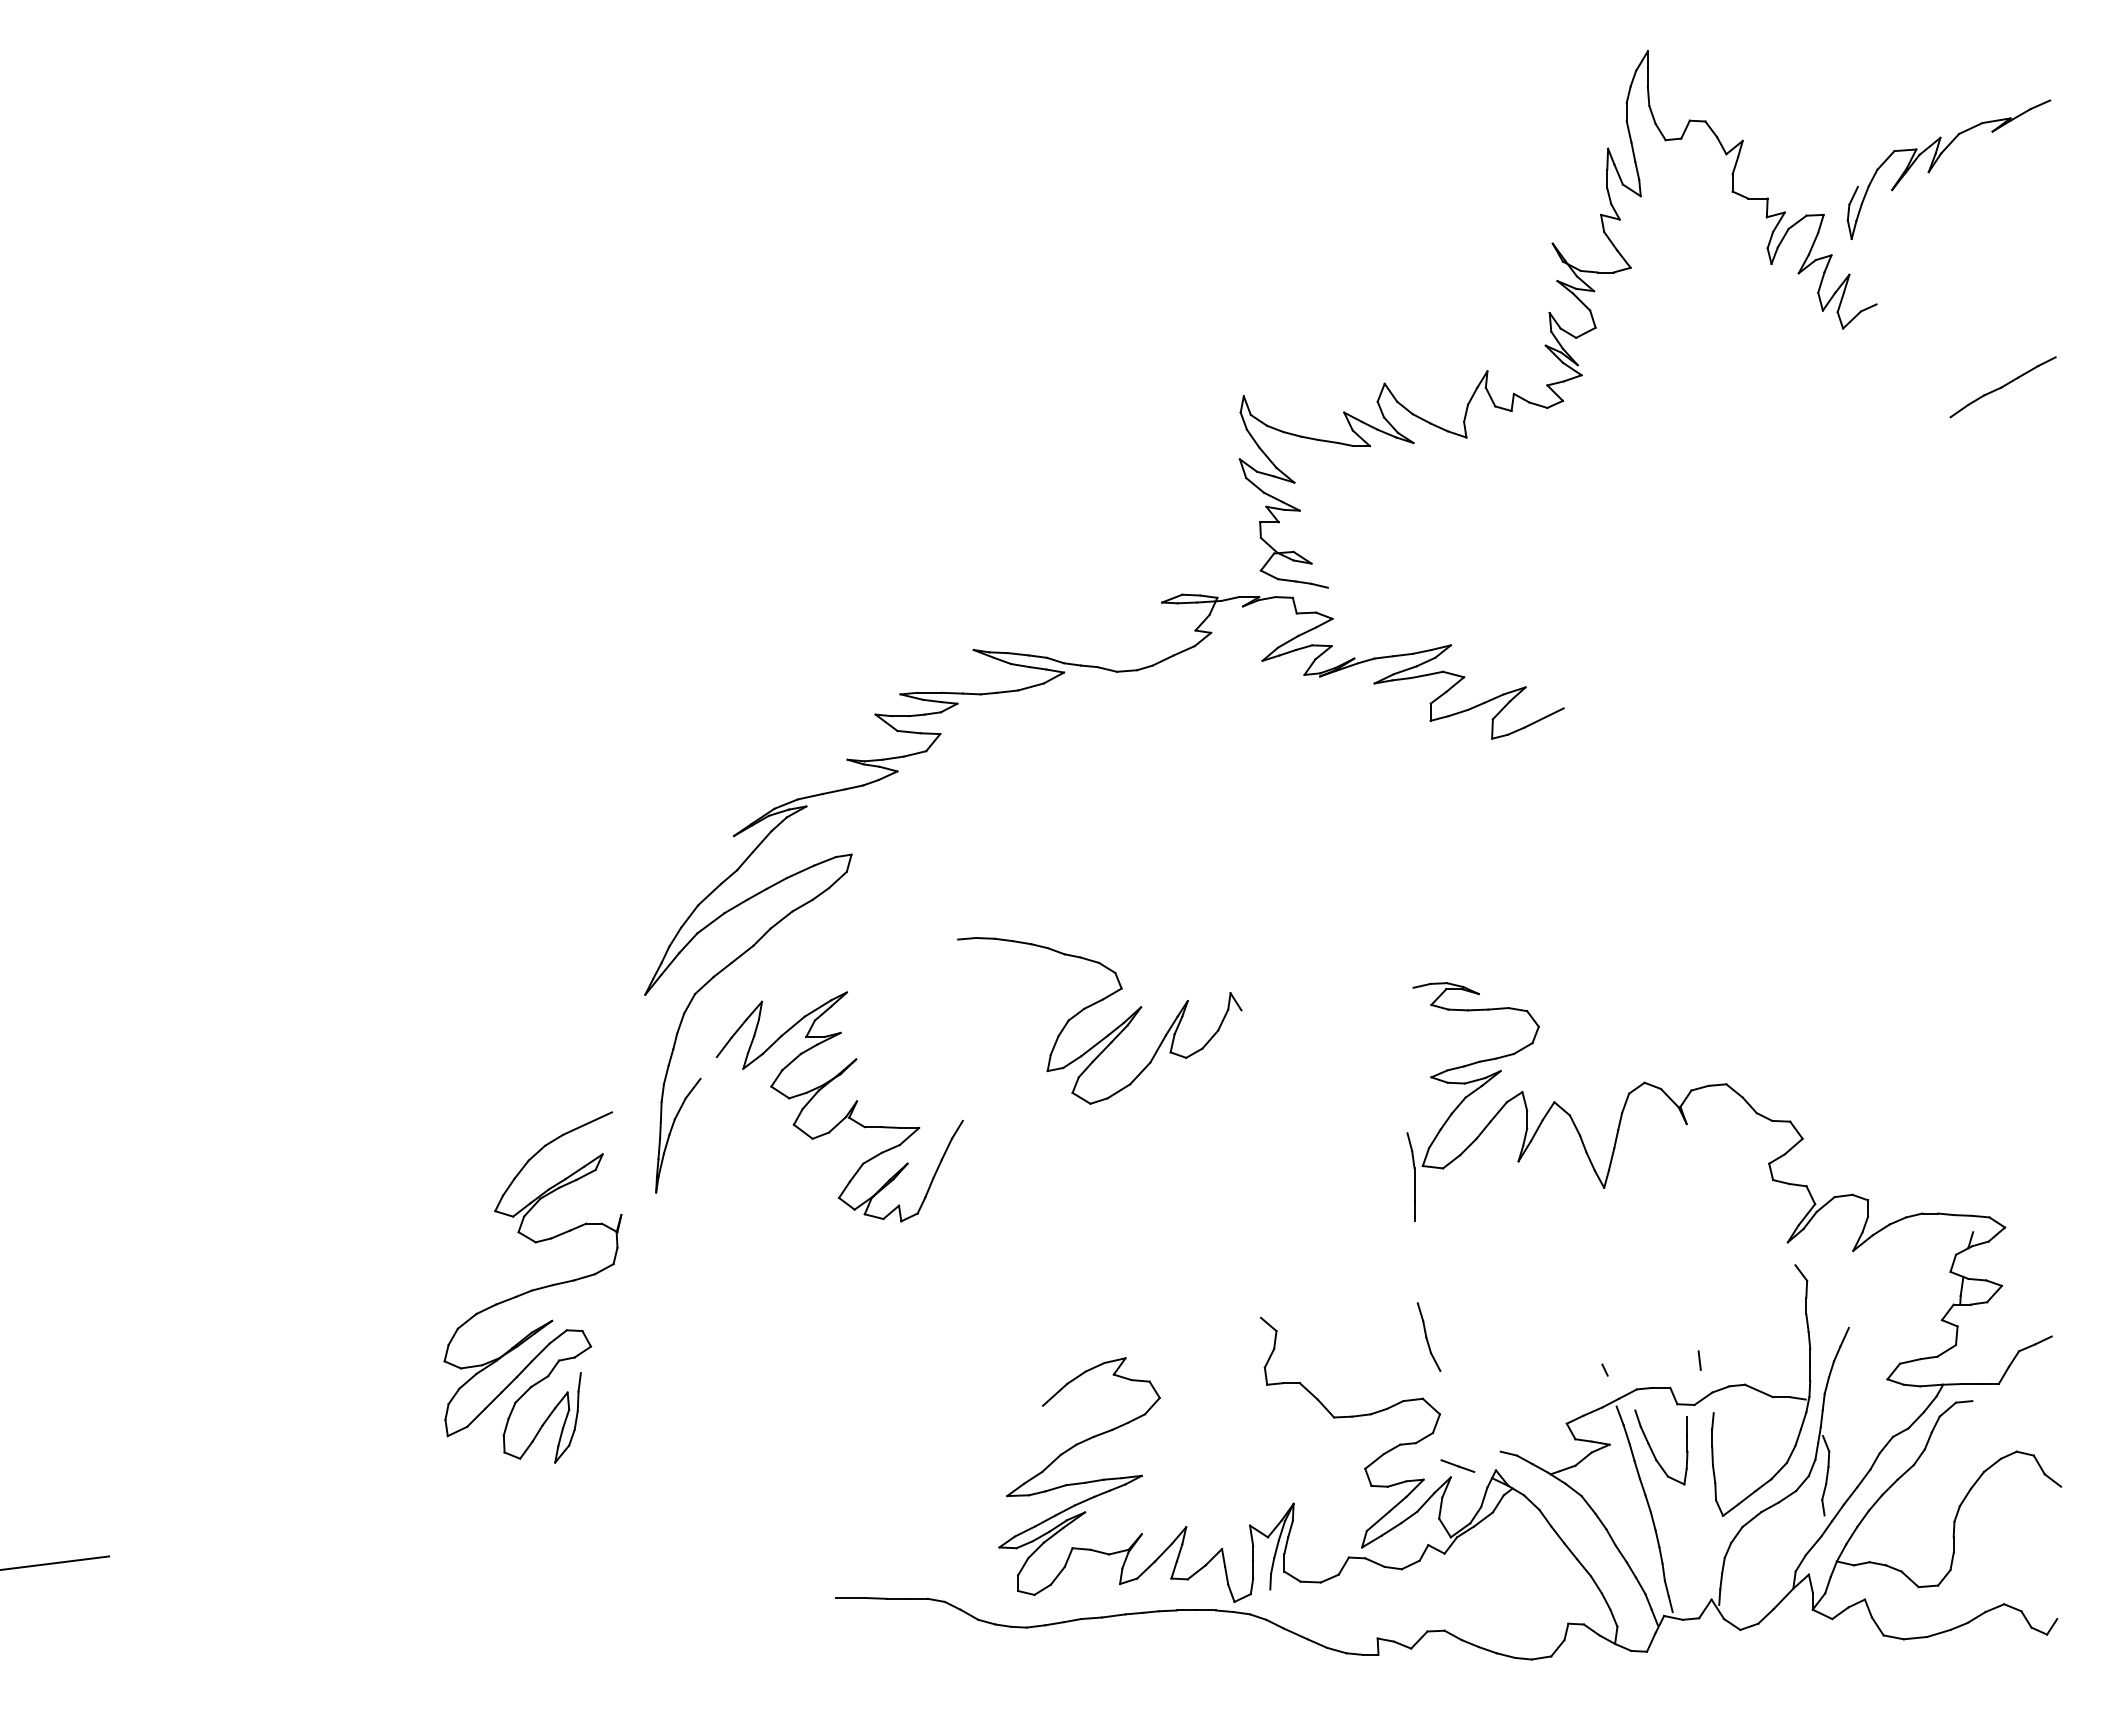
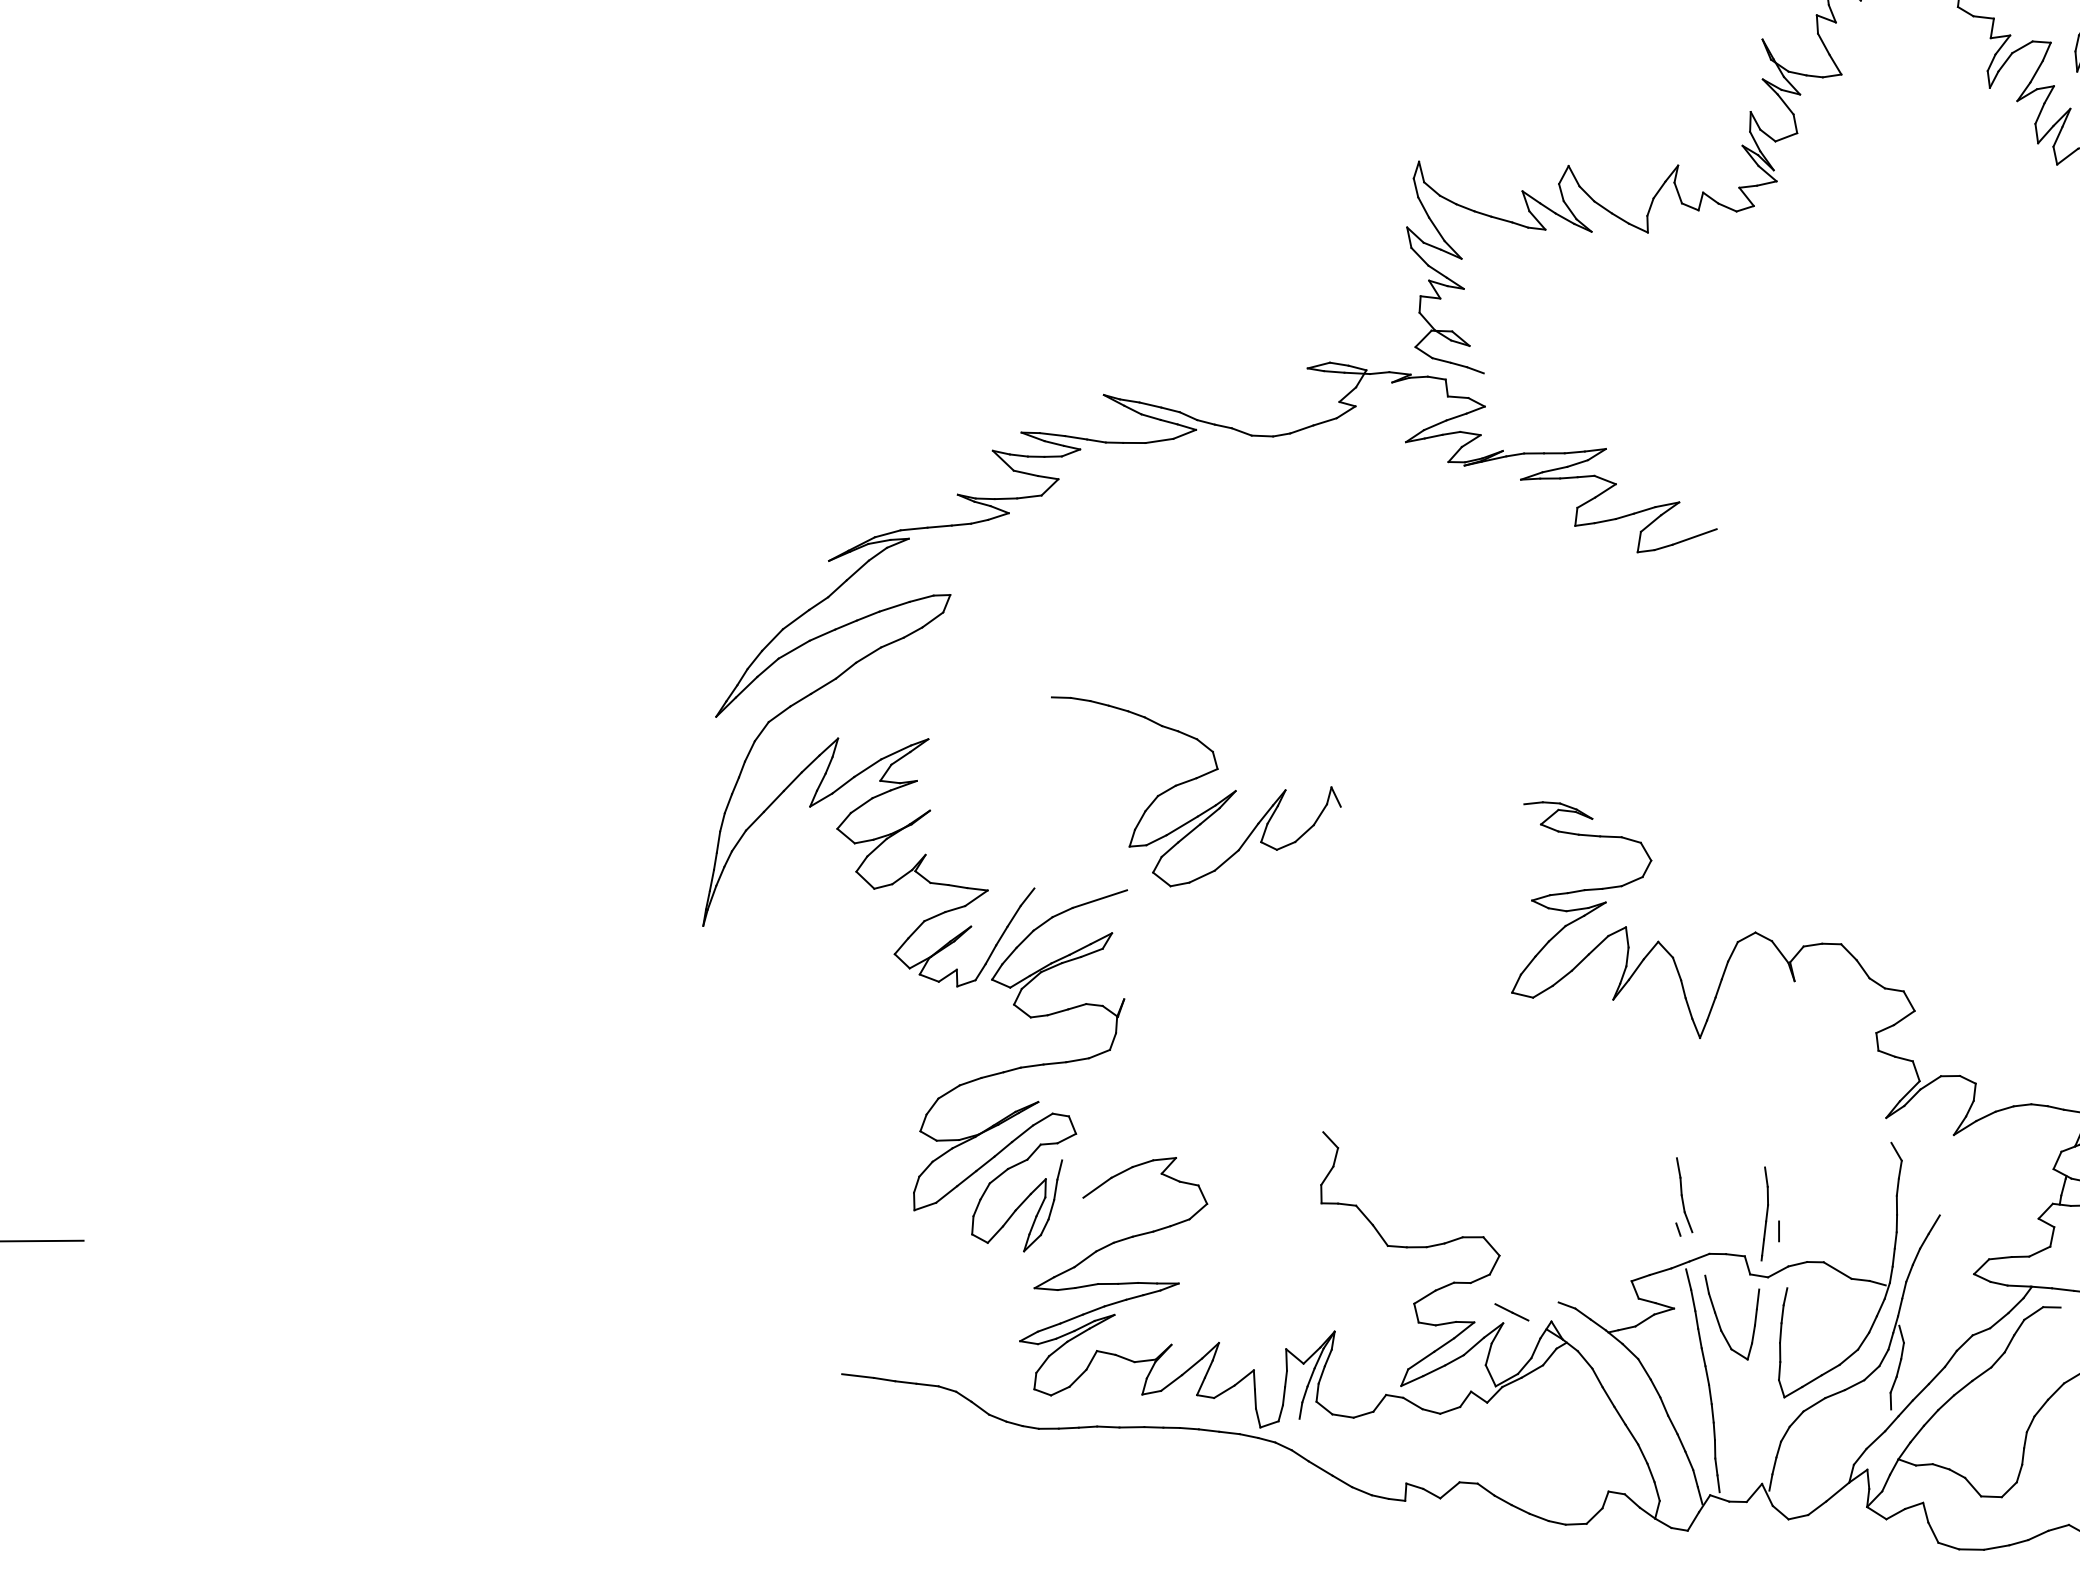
line: (708, 1067) -> (773, 800), added
part: (1410, 1176) -> (1762, 1213), moved
part: (532, 1287) -> (1021, 1064), moved
part: (1428, 1336) -> (1684, 1194), moved

